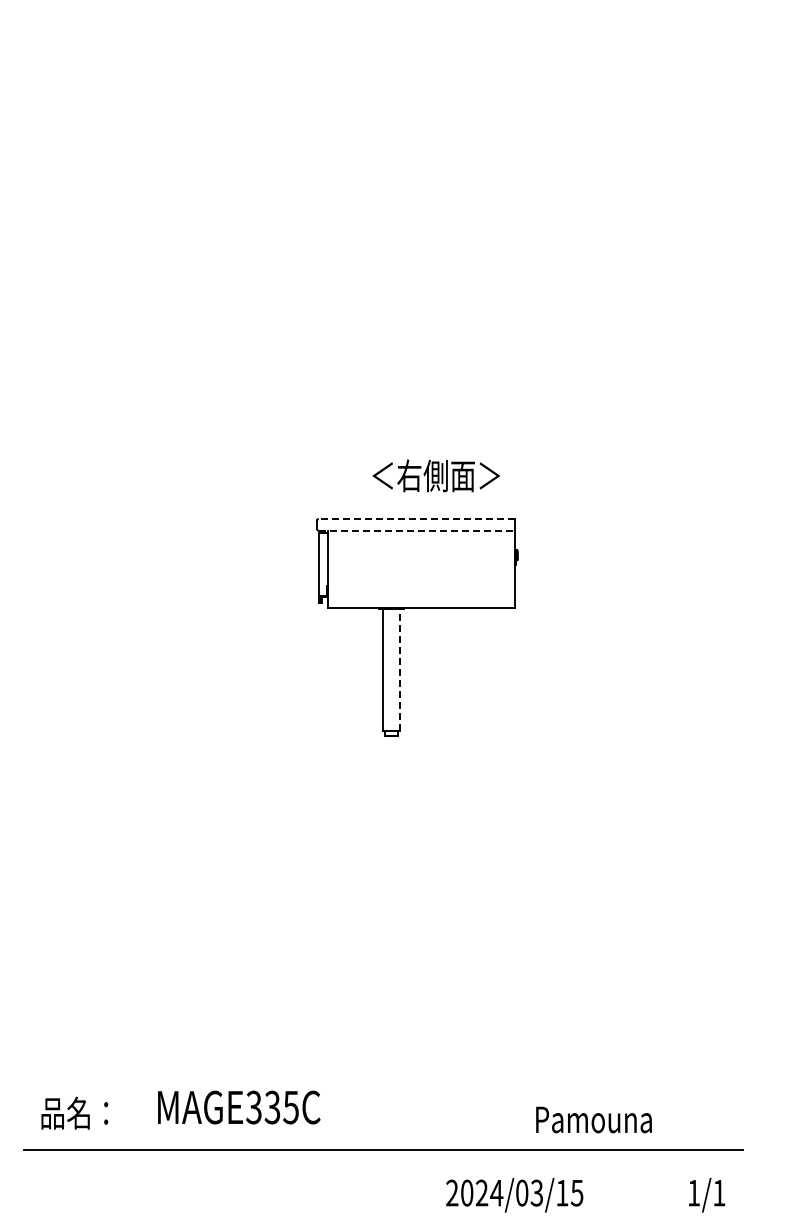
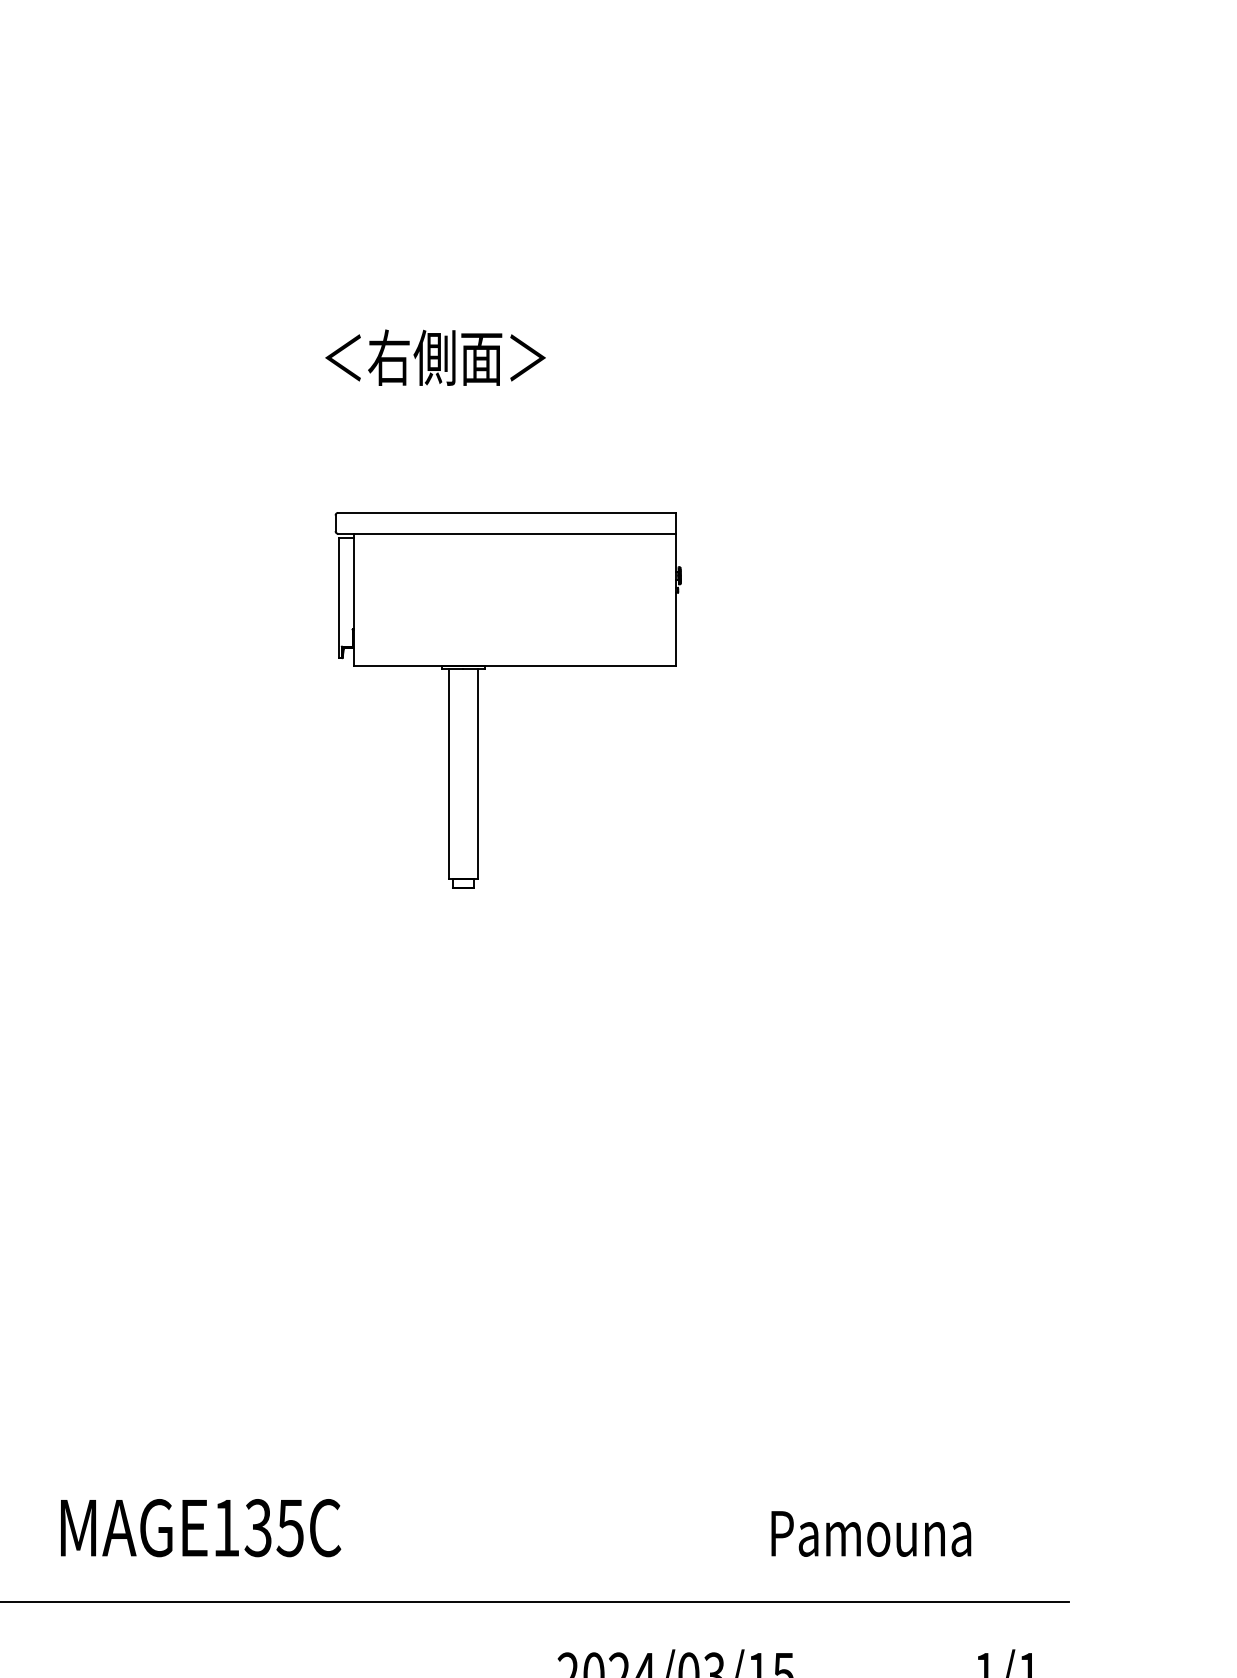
text: (435, 475) -> (434, 357), moved
line: (416, 518) -> (506, 512), dashed -> solid
line: (417, 530) -> (508, 533), dashed -> solid
line: (399, 669) -> (477, 772), dashed -> solid
text: (253, 1107) -> (225, 1527), MAGE335C -> MAGE135C
text: (593, 1119) -> (870, 1533), moved

